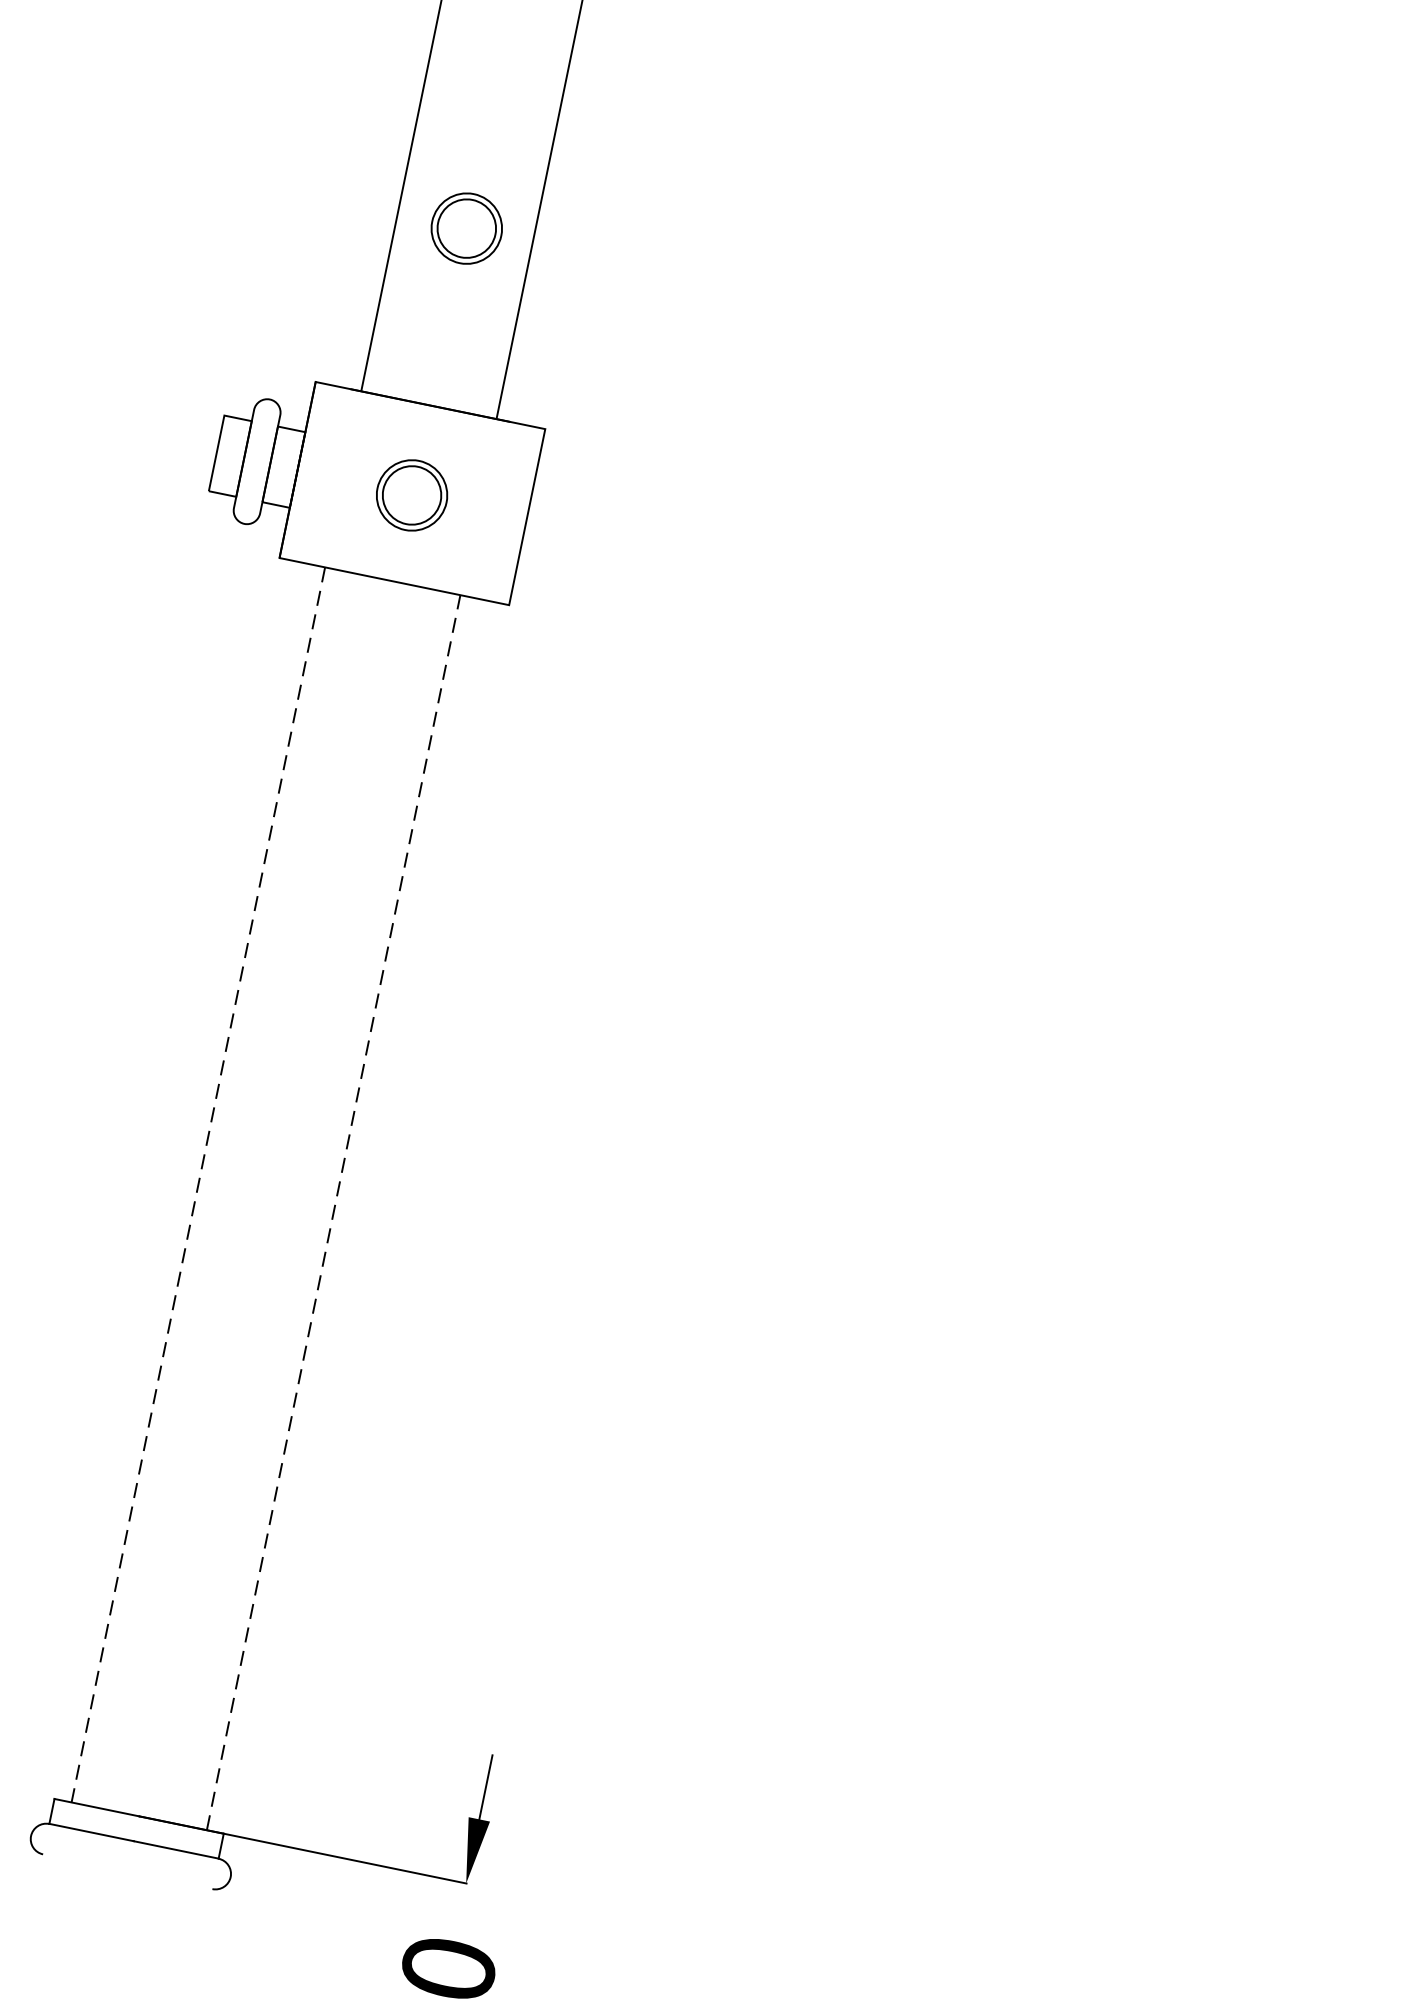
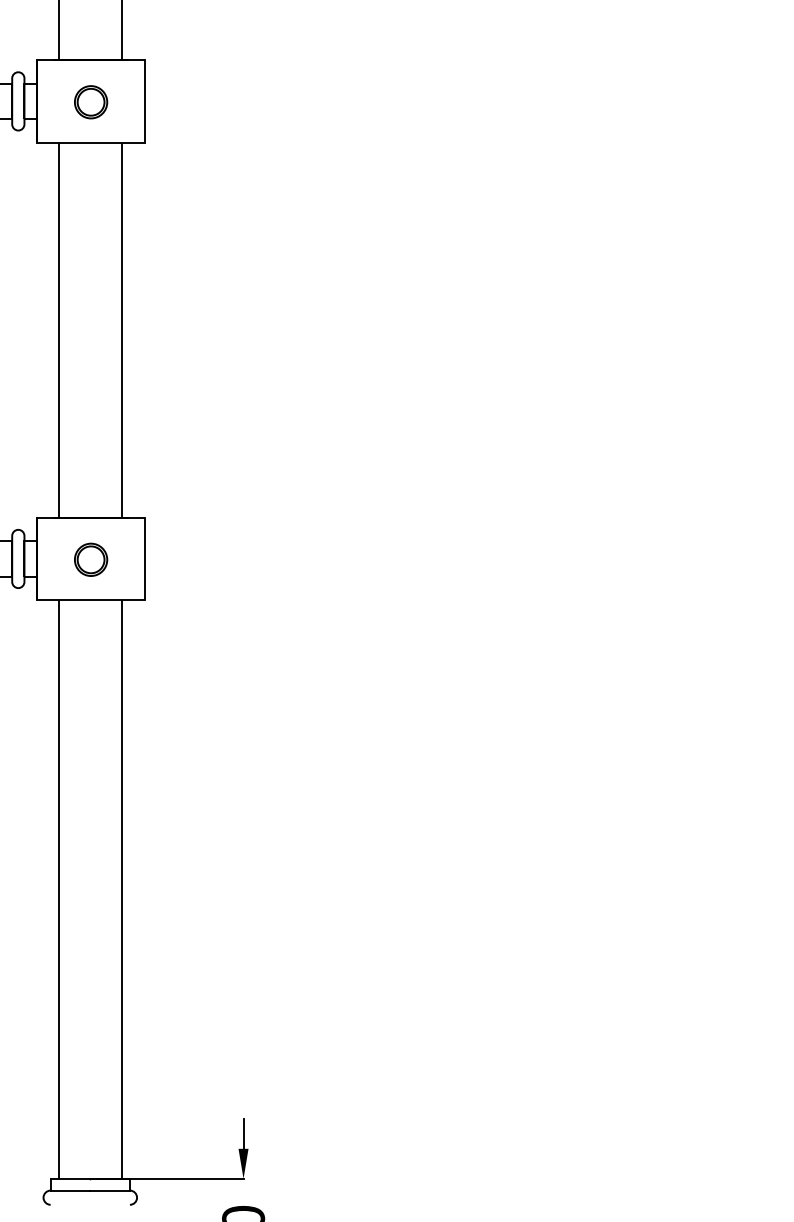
part: (467, 228) -> (91, 434), removed
line: (197, 1186) -> (58, 890), dashed -> solid
line: (334, 1212) -> (122, 889), dashed -> solid

